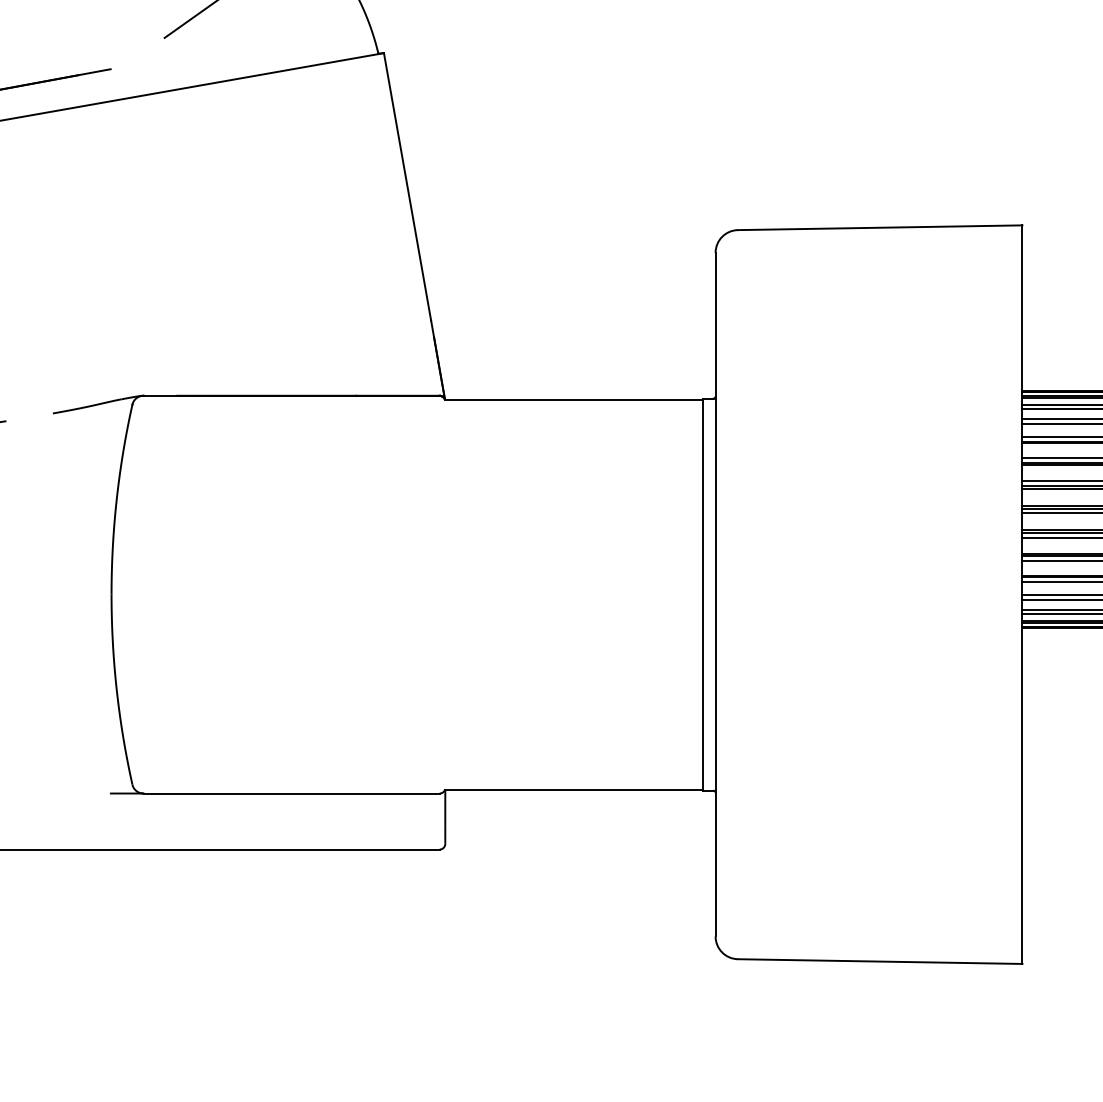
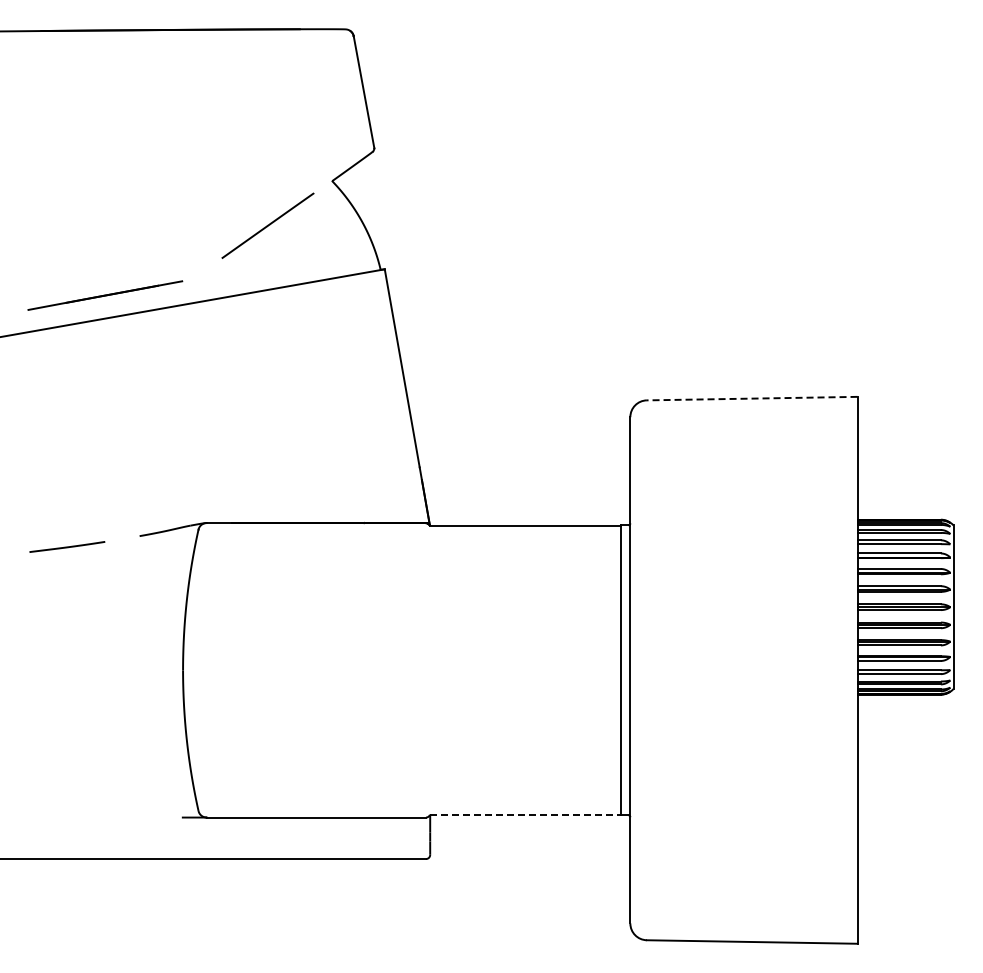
line: (879, 227) -> (751, 398), solid -> dashed
line: (573, 789) -> (525, 814), solid -> dashed

